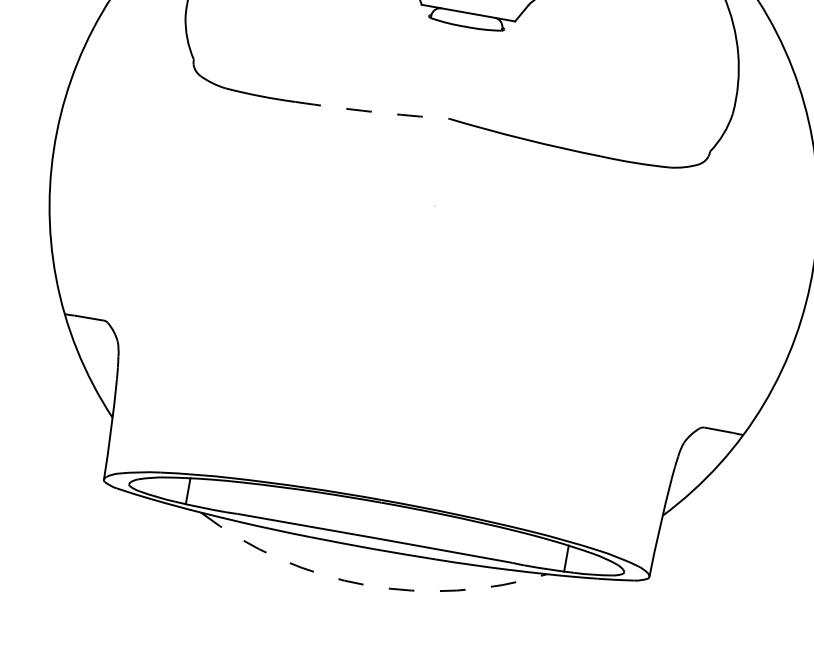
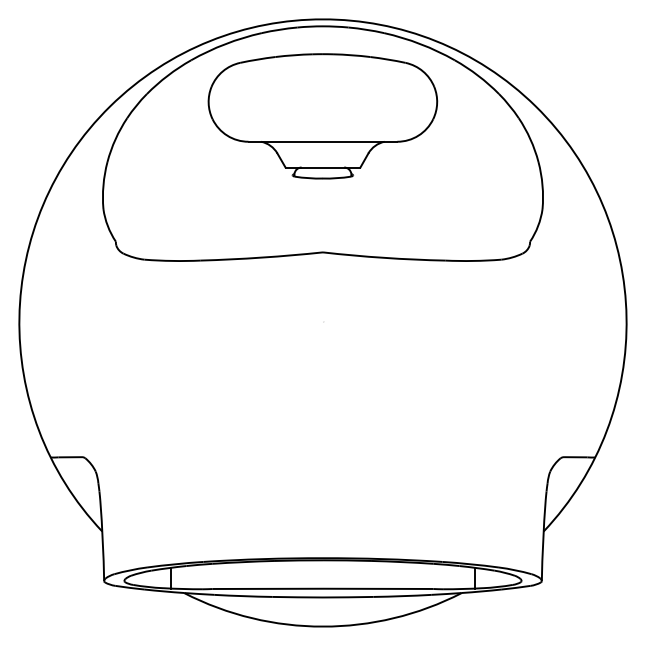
arc: (371, 111) -> (261, 257), dashed -> solid
arc: (365, 585) -> (322, 626), dashed -> solid

